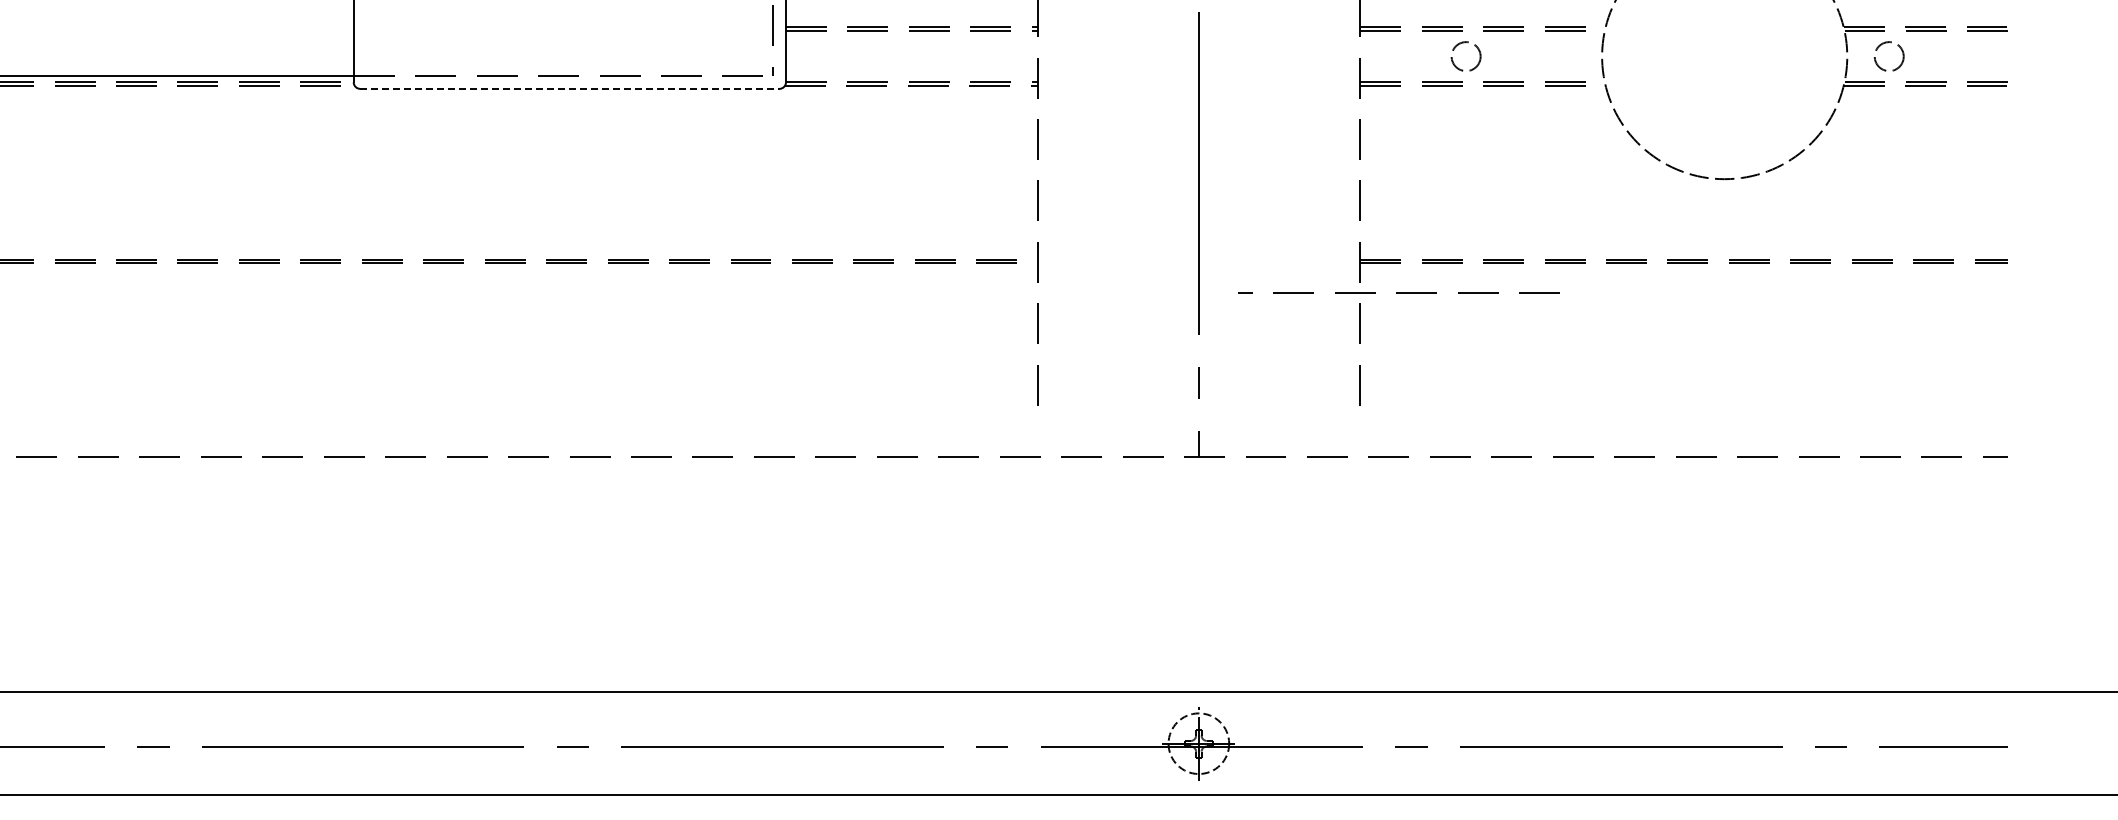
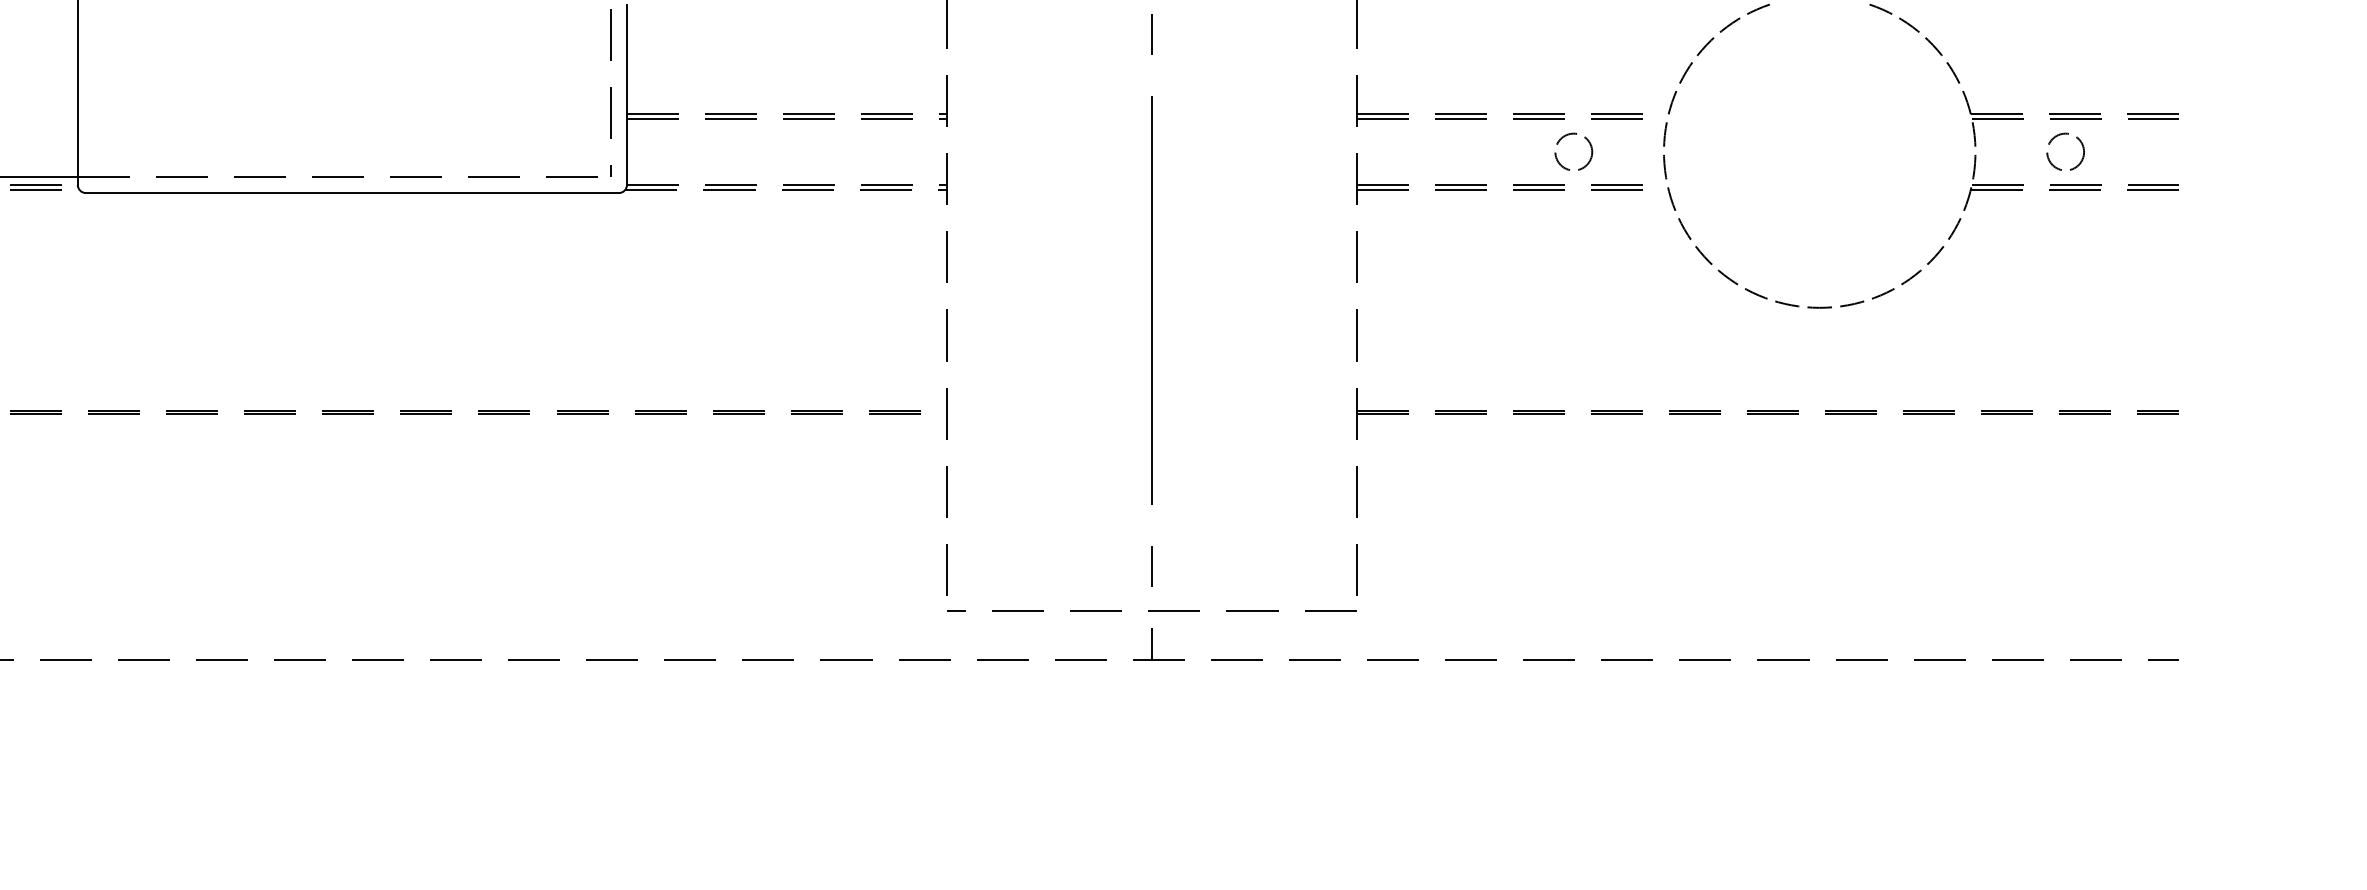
circle: (1465, 56) -> (1573, 151), moved
circle: (1888, 56) -> (2064, 151), moved
line: (569, 88) -> (351, 192), dashed -> solid
line: (1398, 292) -> (1151, 610), moved

